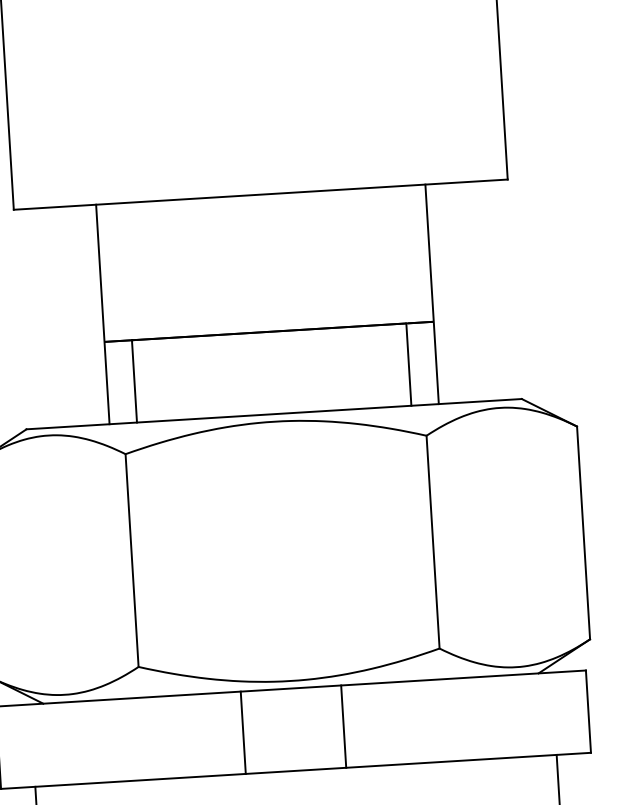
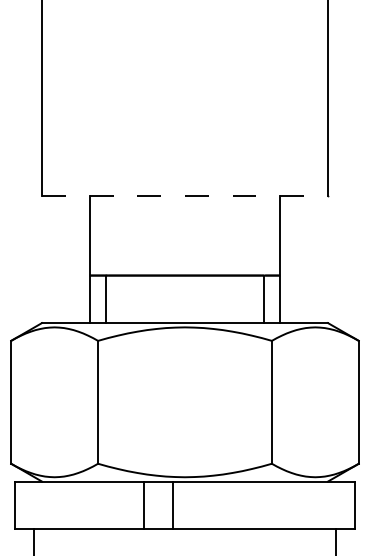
line: (259, 195) -> (184, 196), solid -> dashed
line: (342, 726) -> (172, 505), moved
line: (244, 733) -> (144, 505), moved

